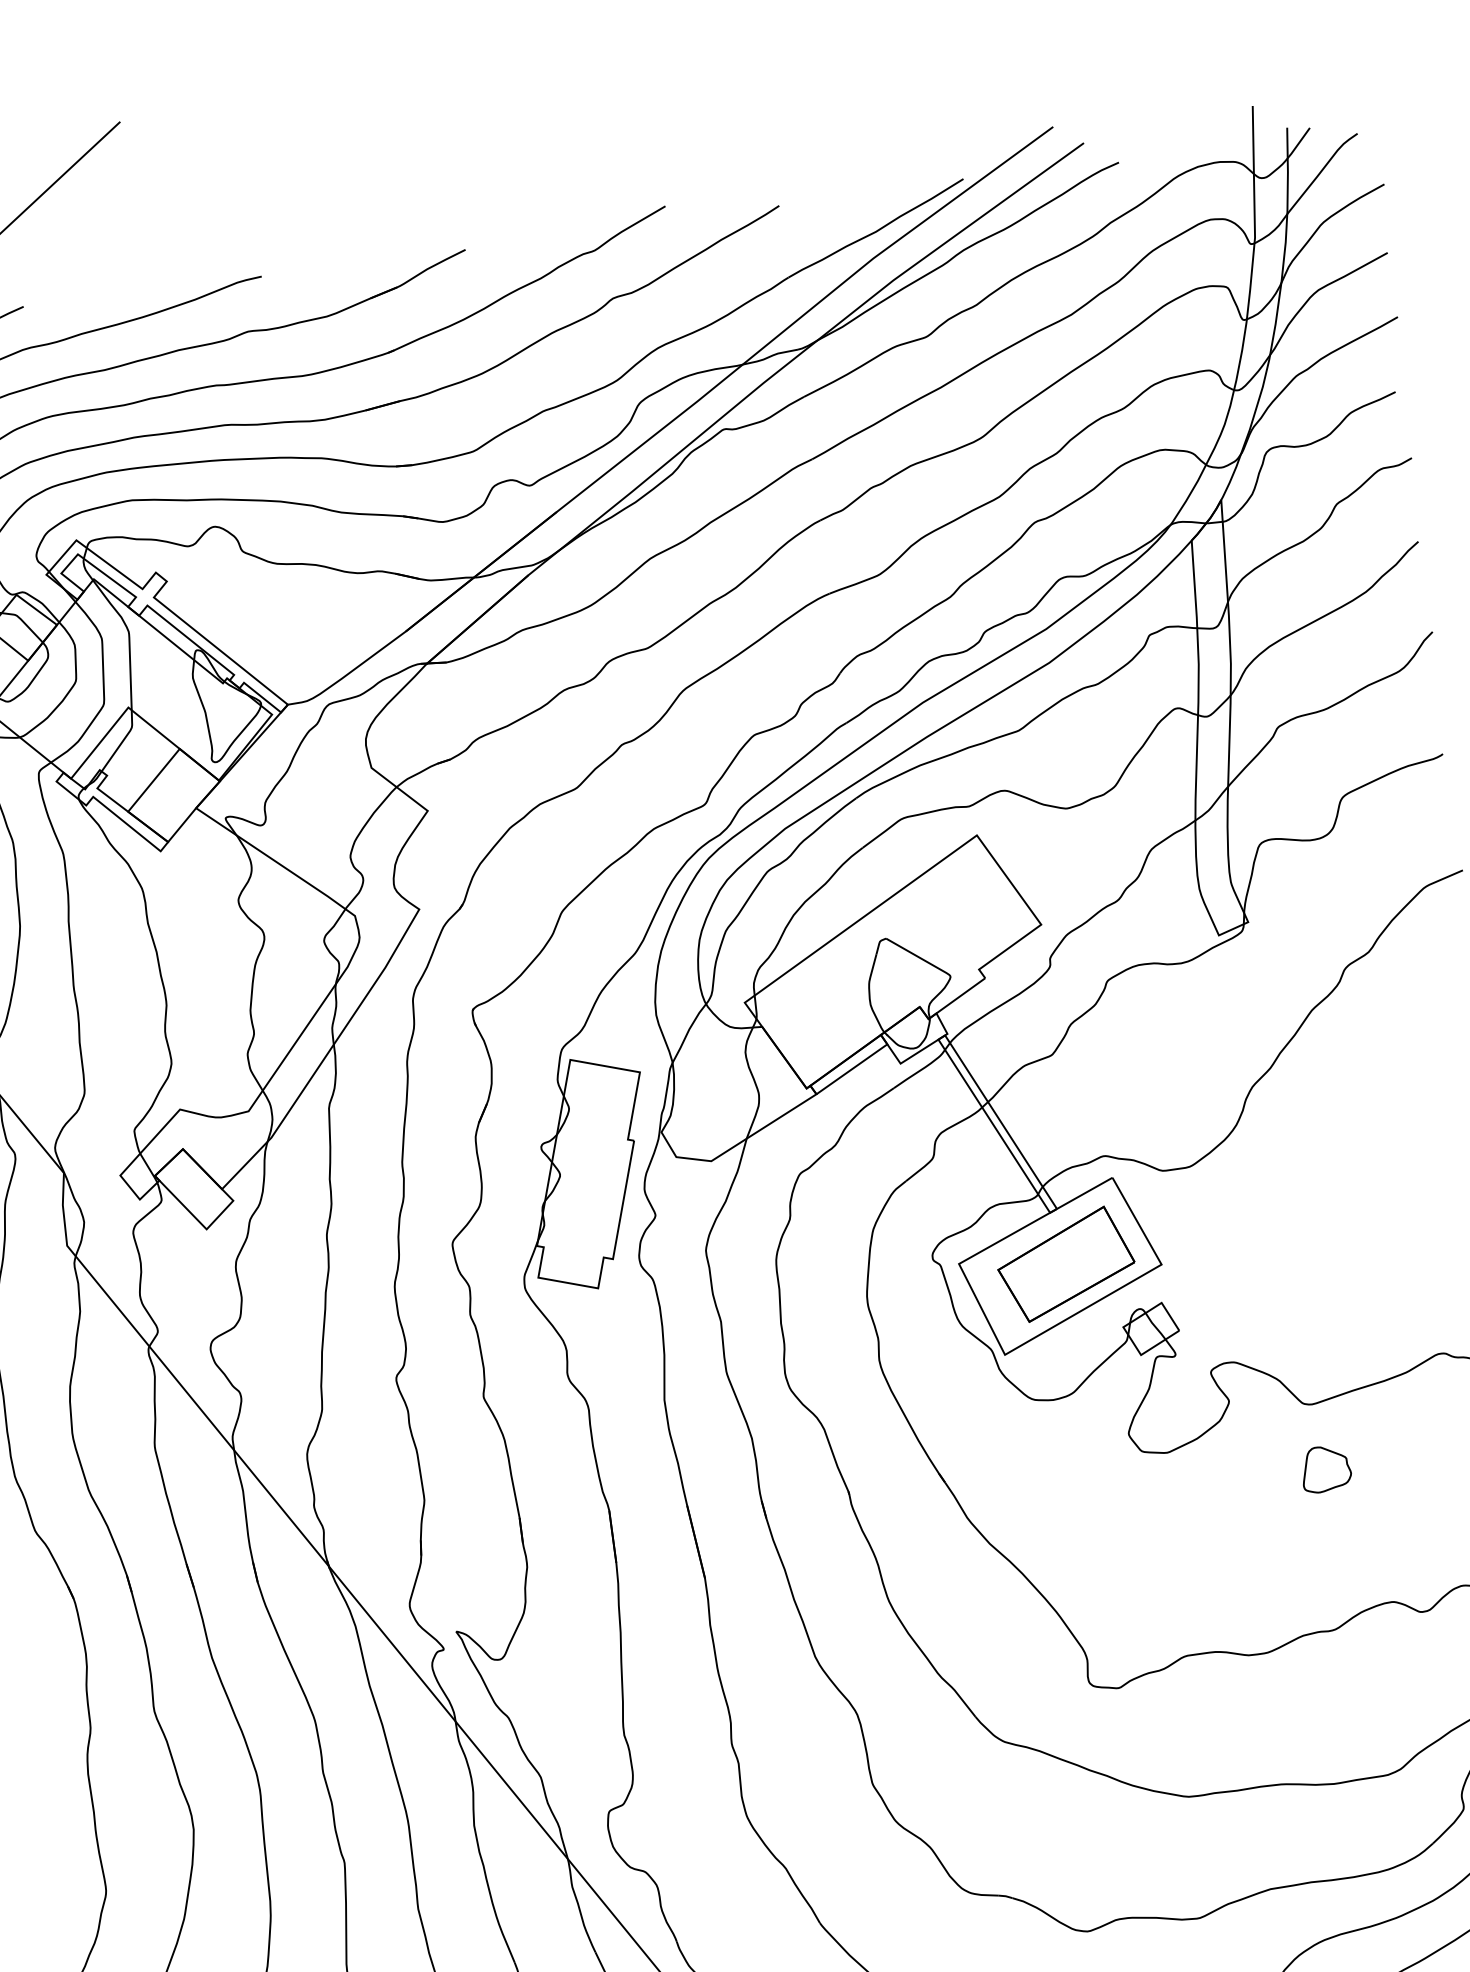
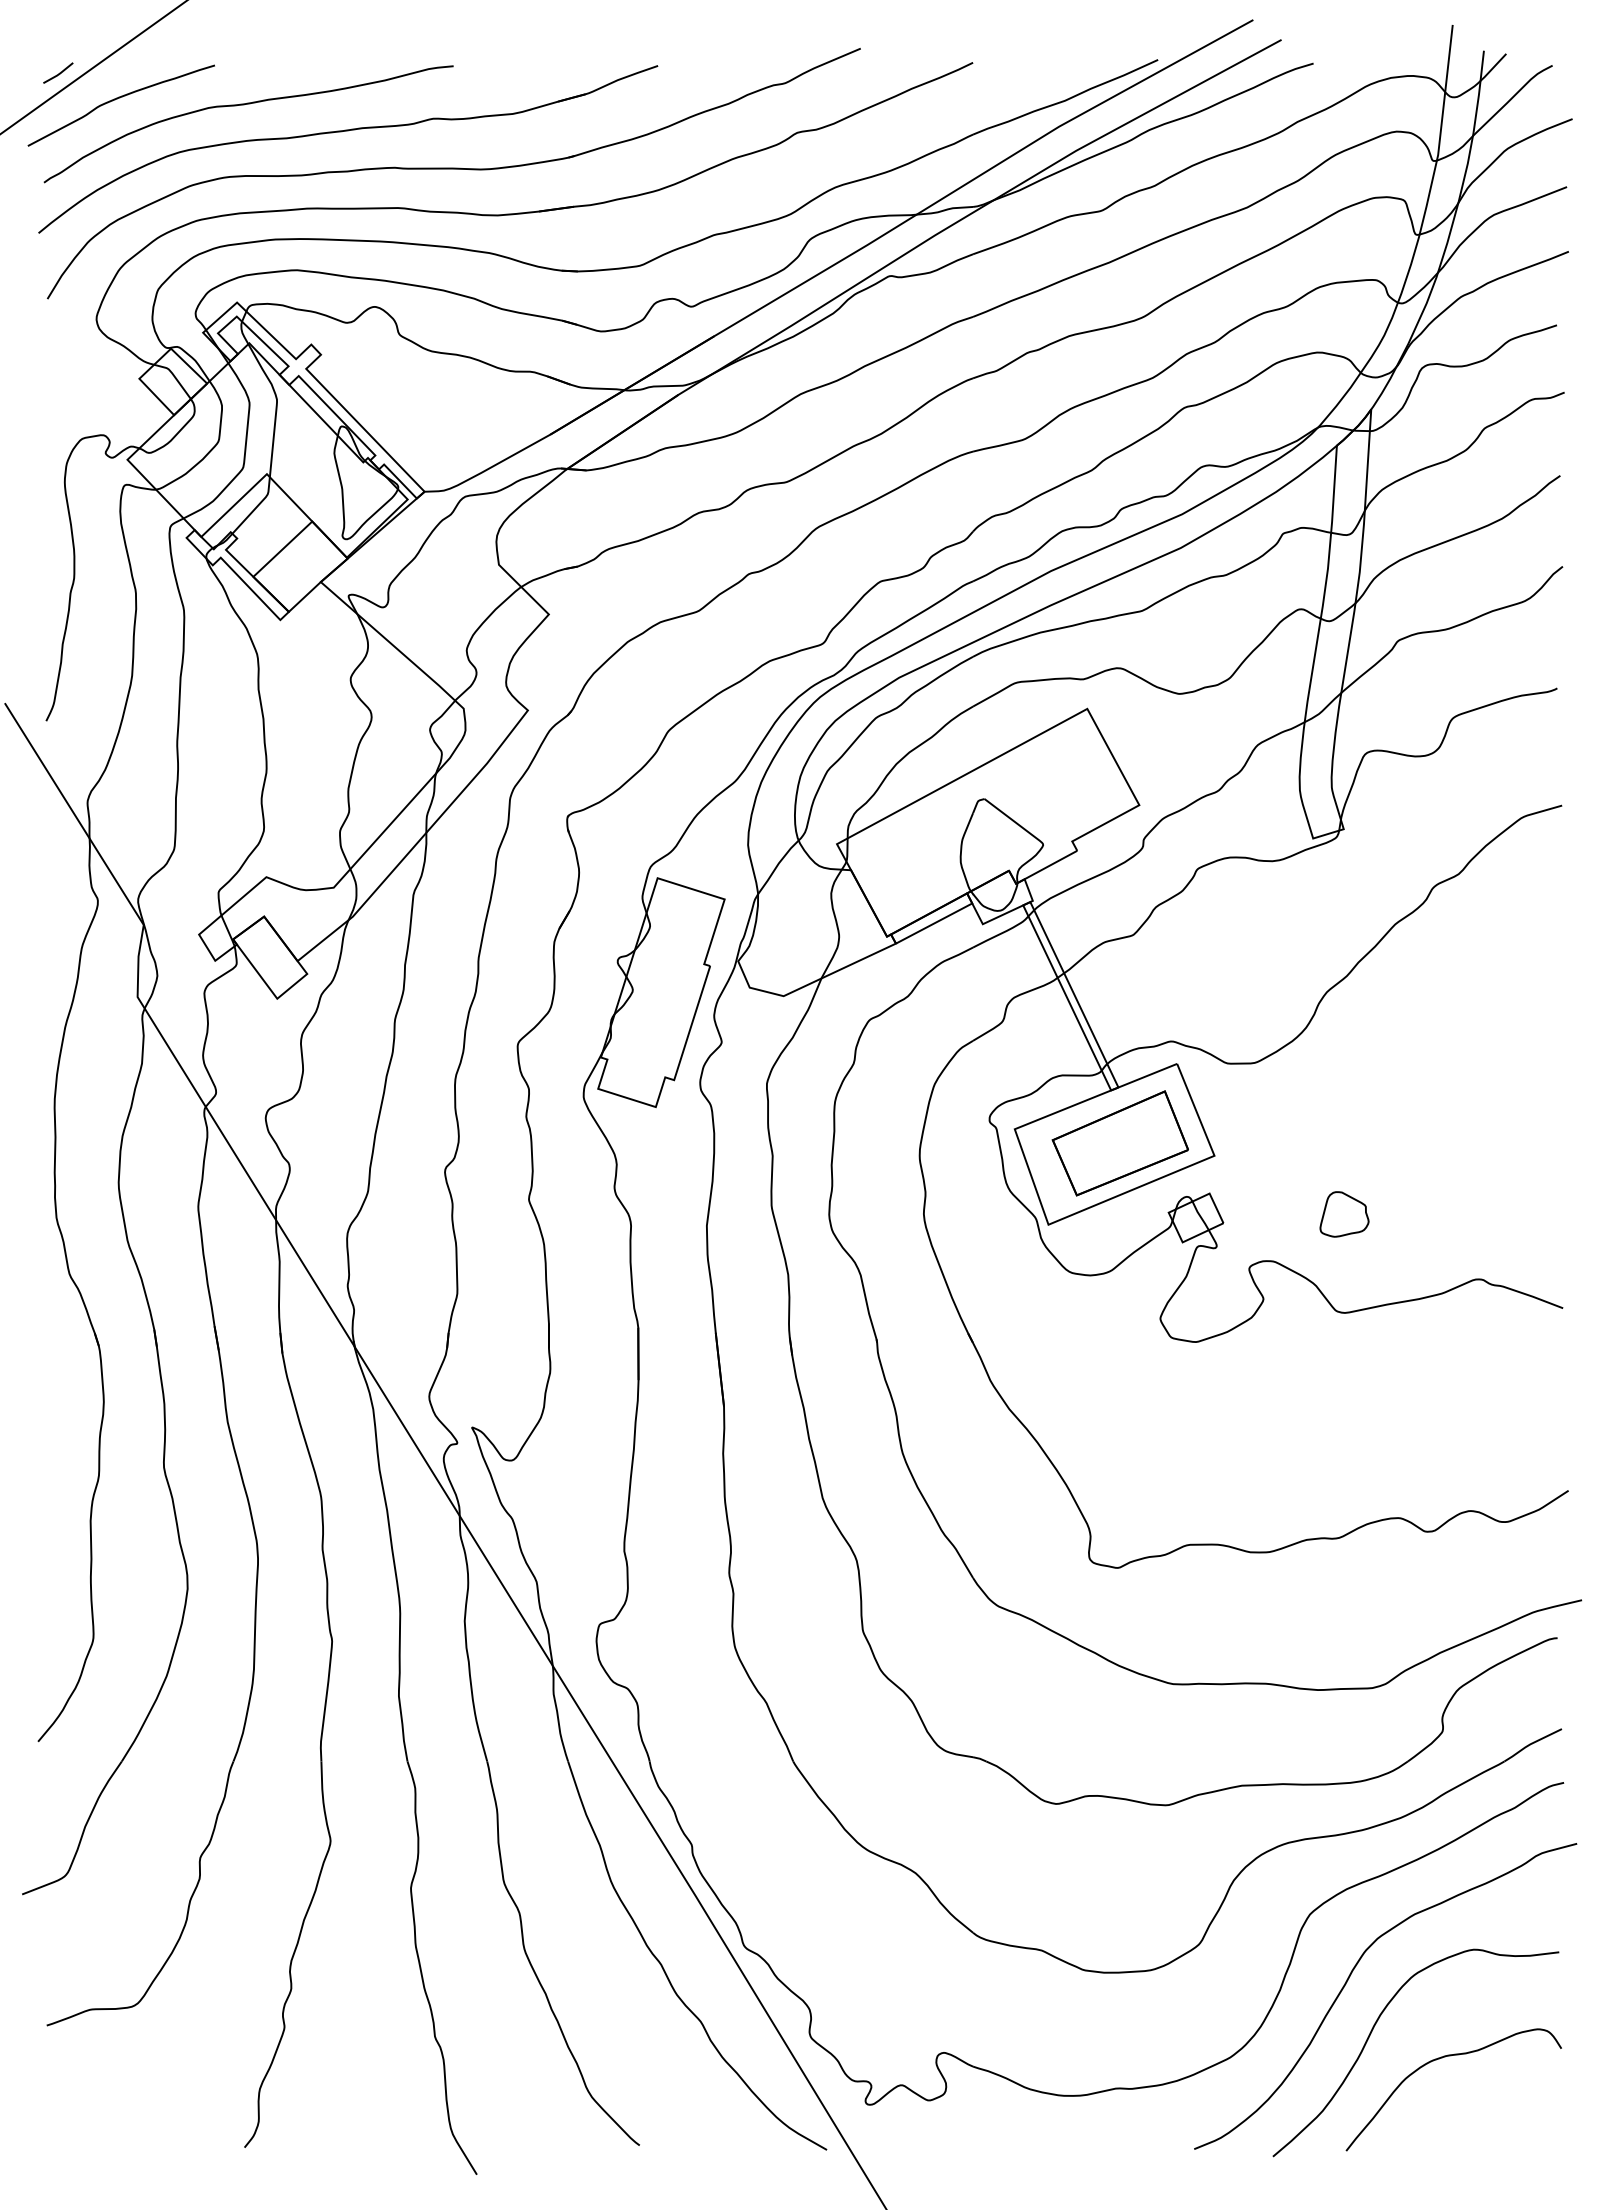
part: (1326, 1469) -> (1344, 1214), moved

